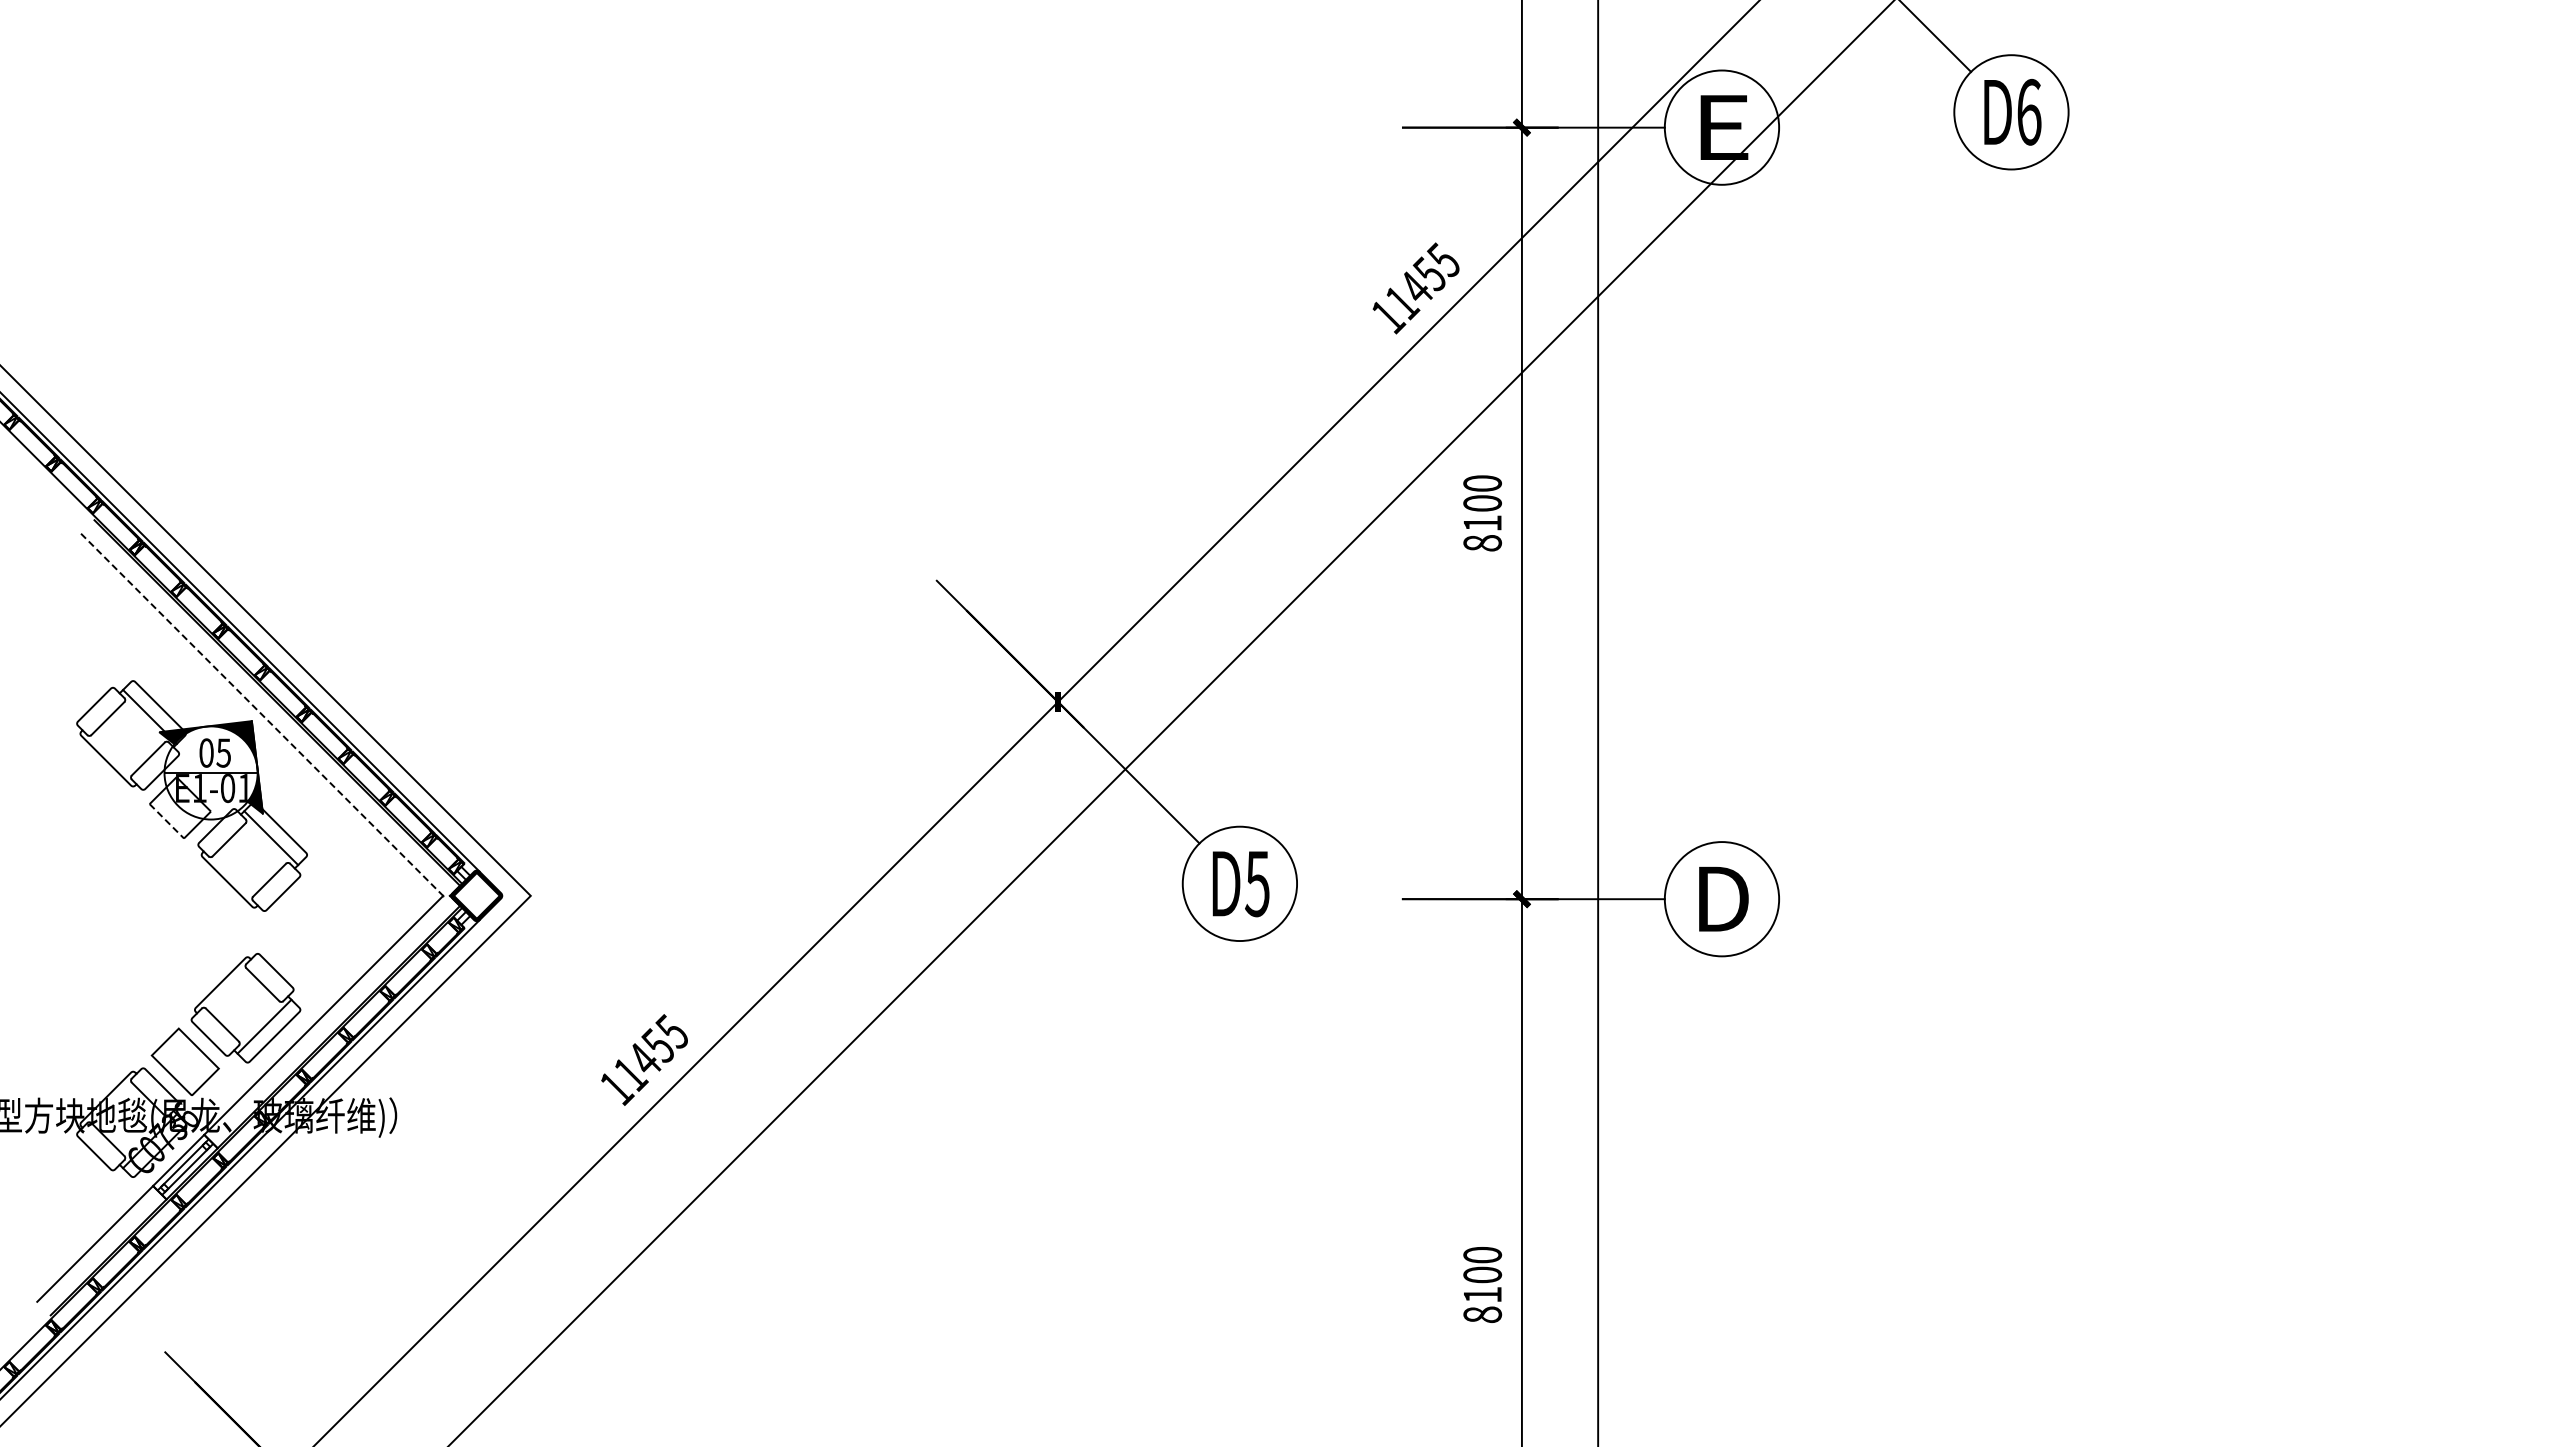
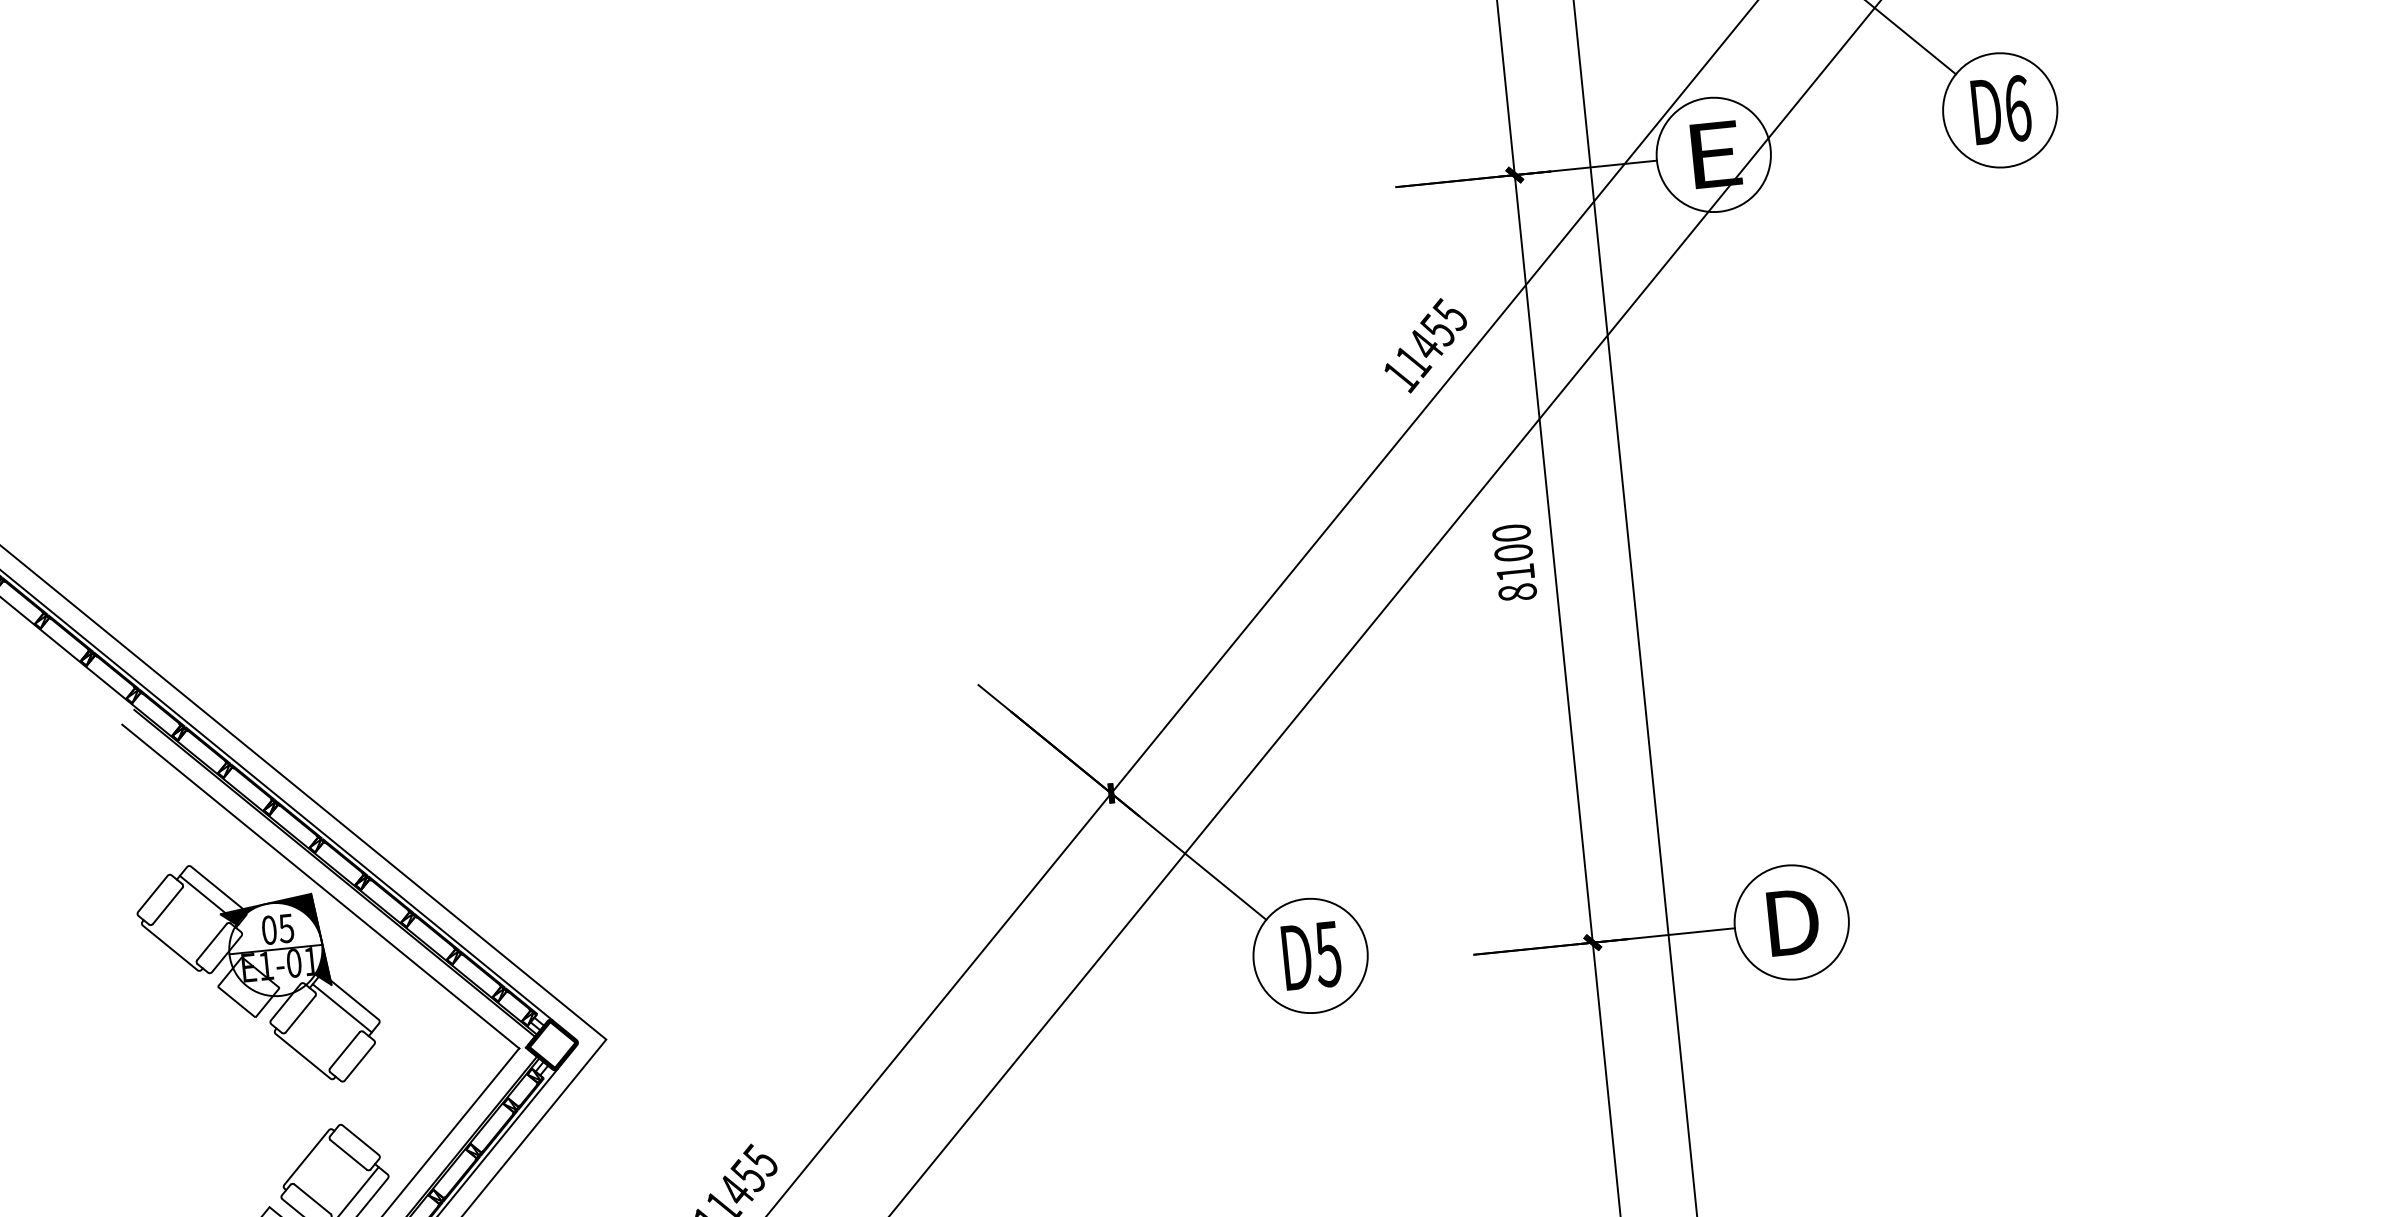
line: (262, 715) -> (321, 887), dashed -> solid
line: (167, 821) -> (237, 1002), dashed -> solid

